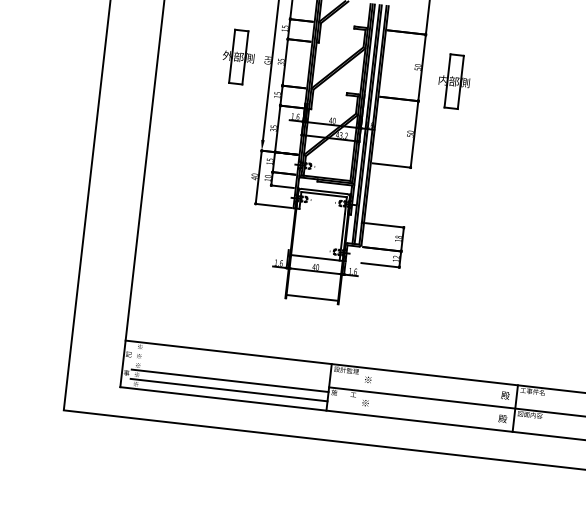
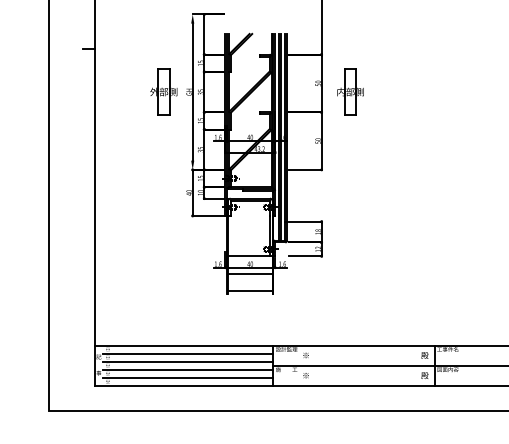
line: (313, 277) -> (249, 273), added
line: (231, 362) -> (187, 353), added
line: (230, 371) -> (187, 361), added

